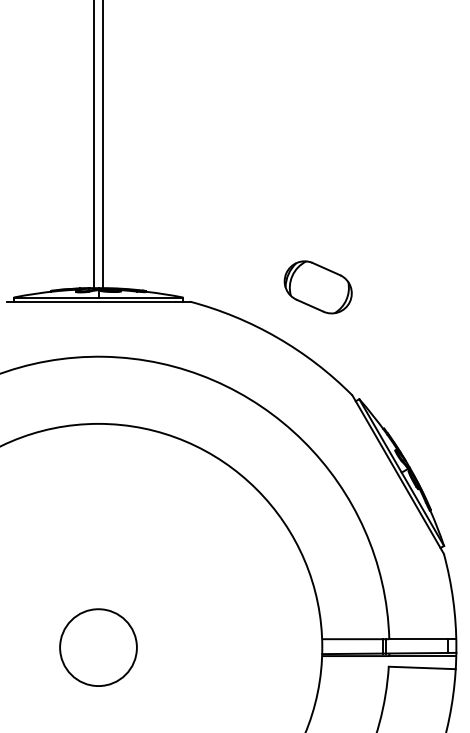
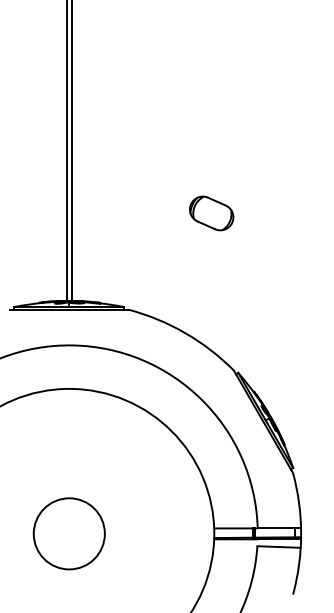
part: (317, 287) -> (211, 213), moved
circle: (97, 647) -> (68, 533), size x1.43

